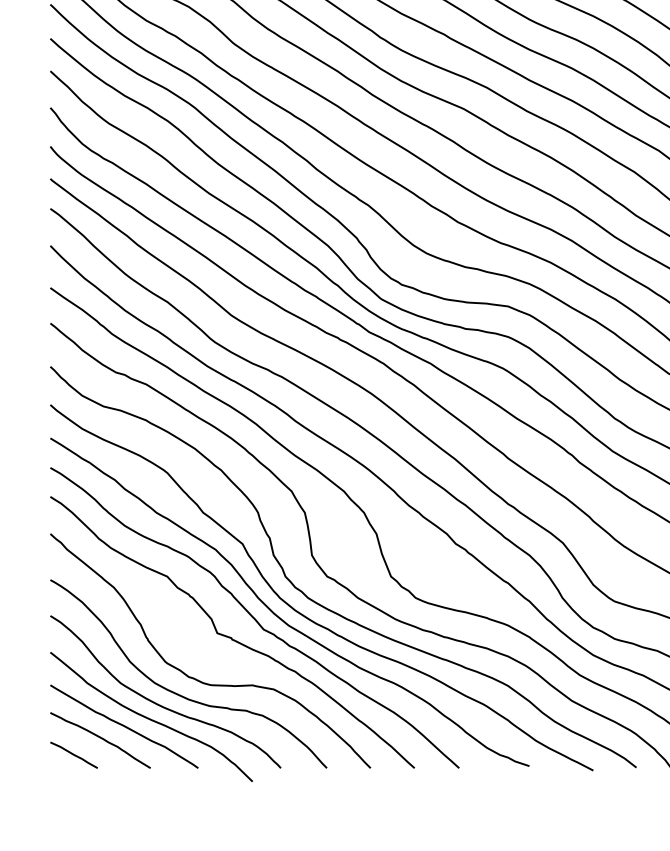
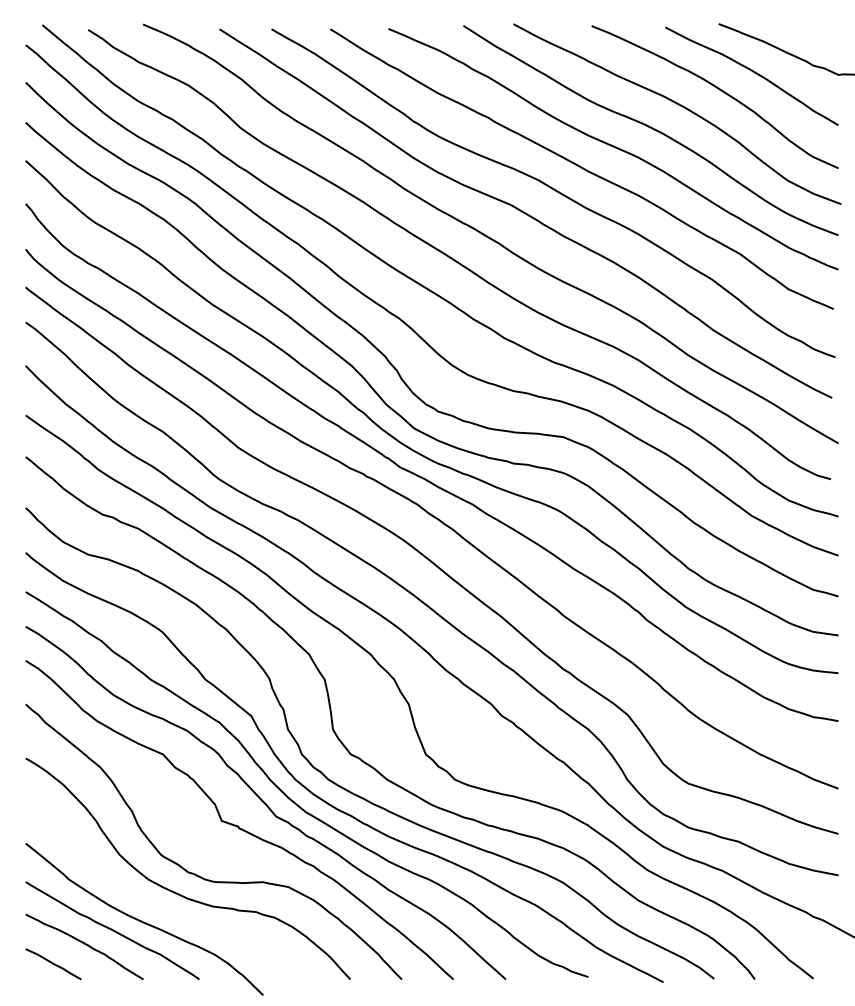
curve: (159, 704) -> (153, 904), removed

